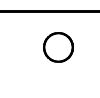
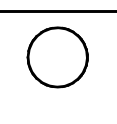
part: (58, 47) -> (57, 57), size x1.6

